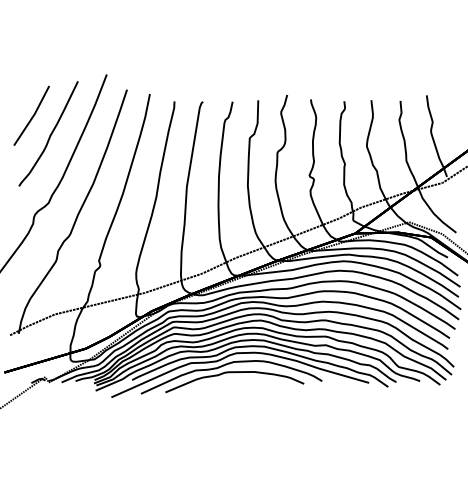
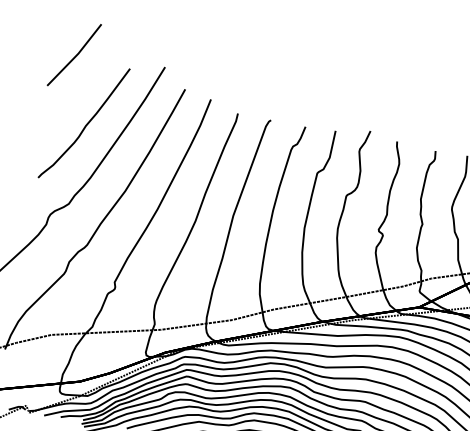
line: (32, 115) -> (75, 54), moved

